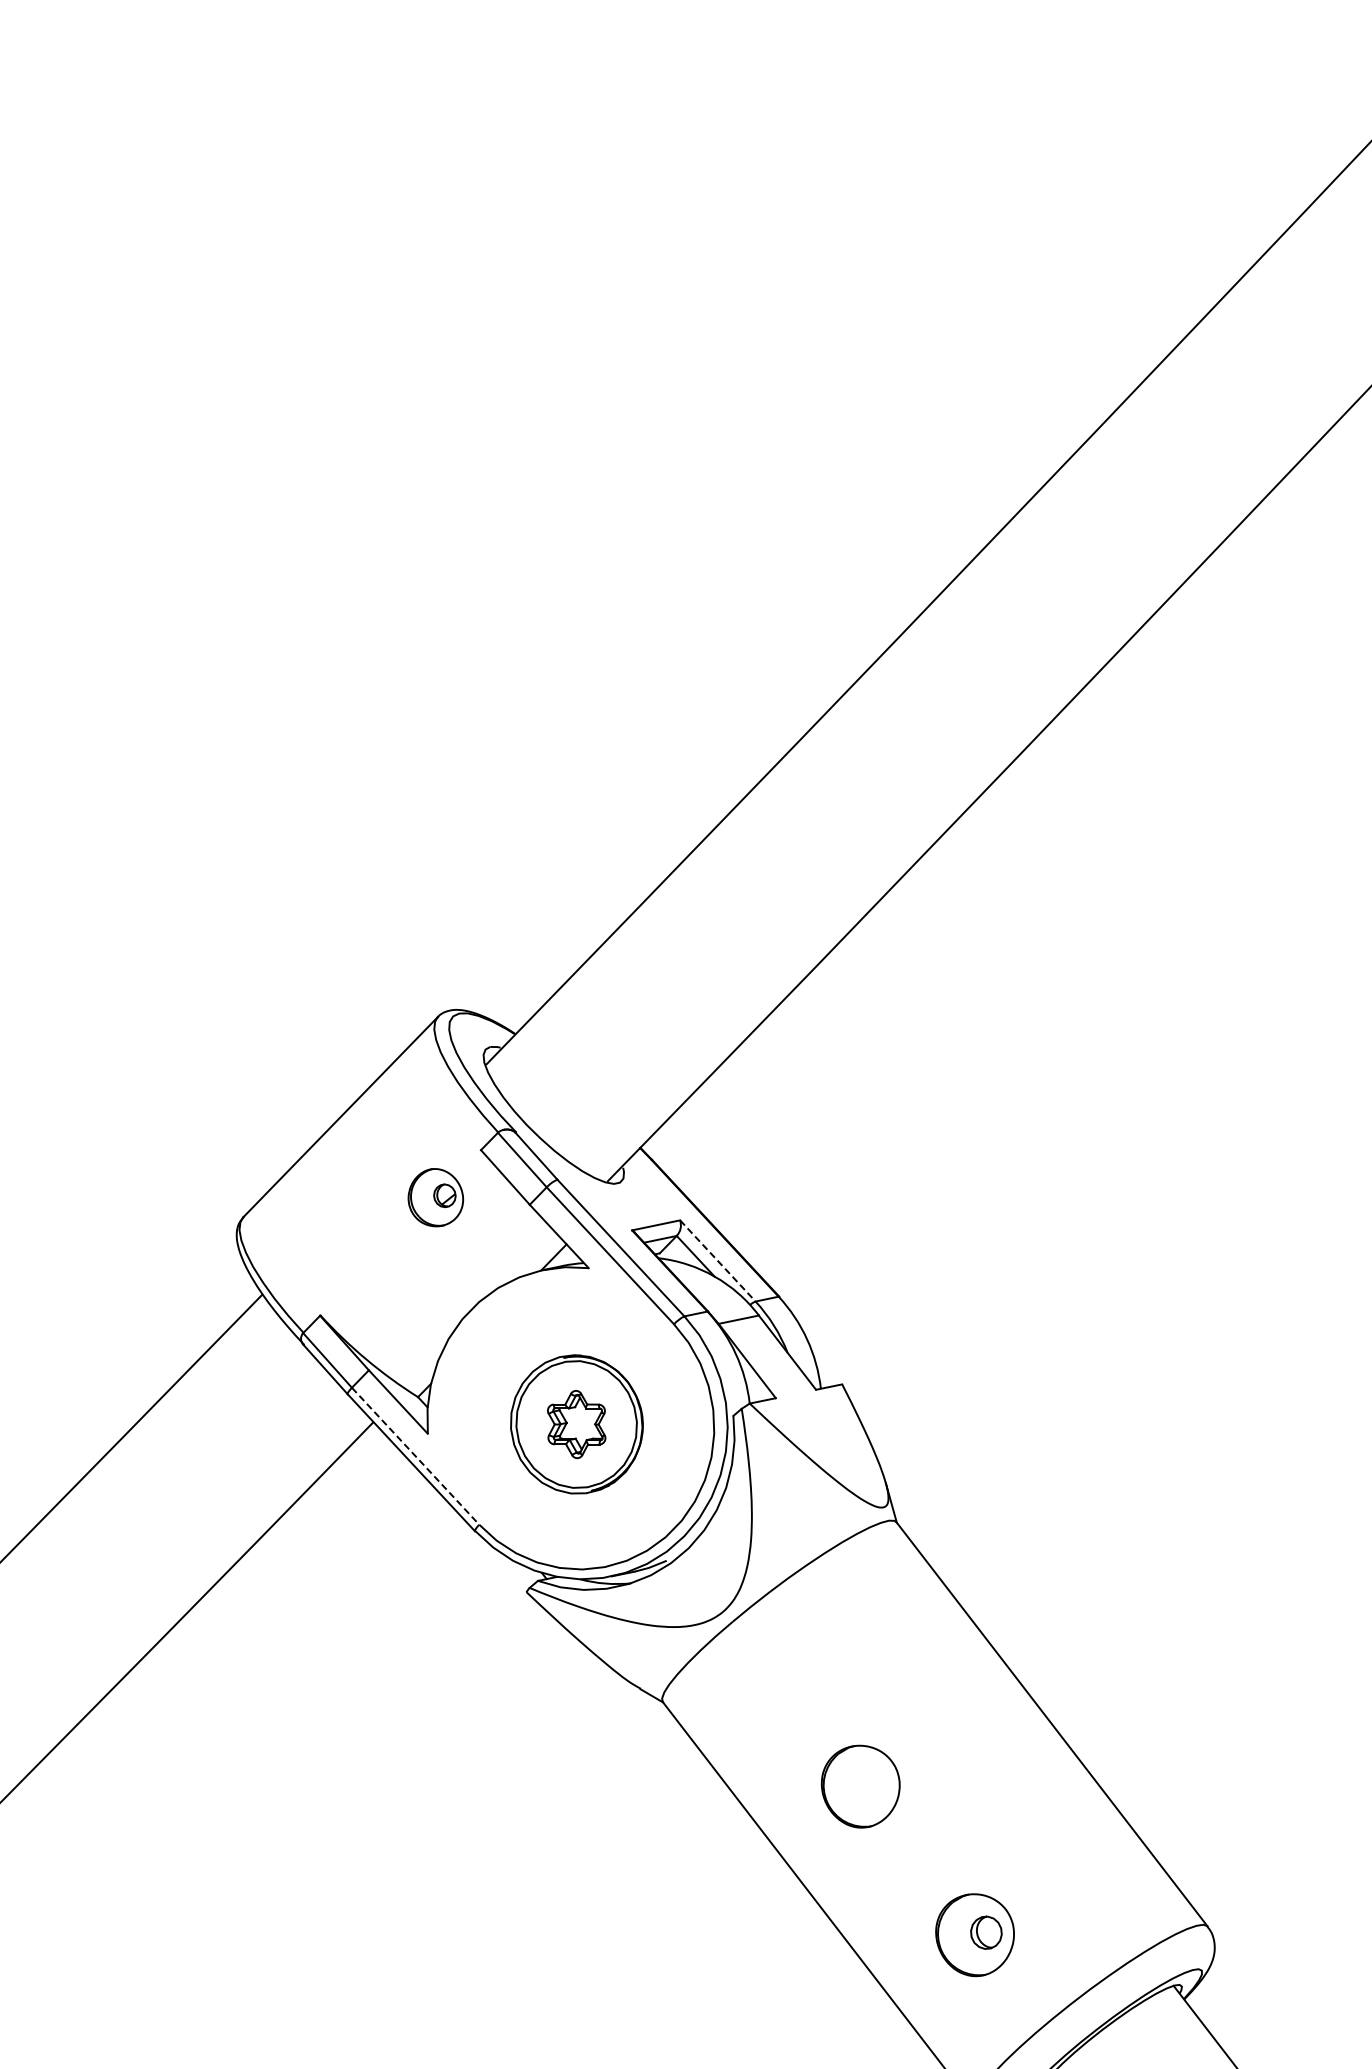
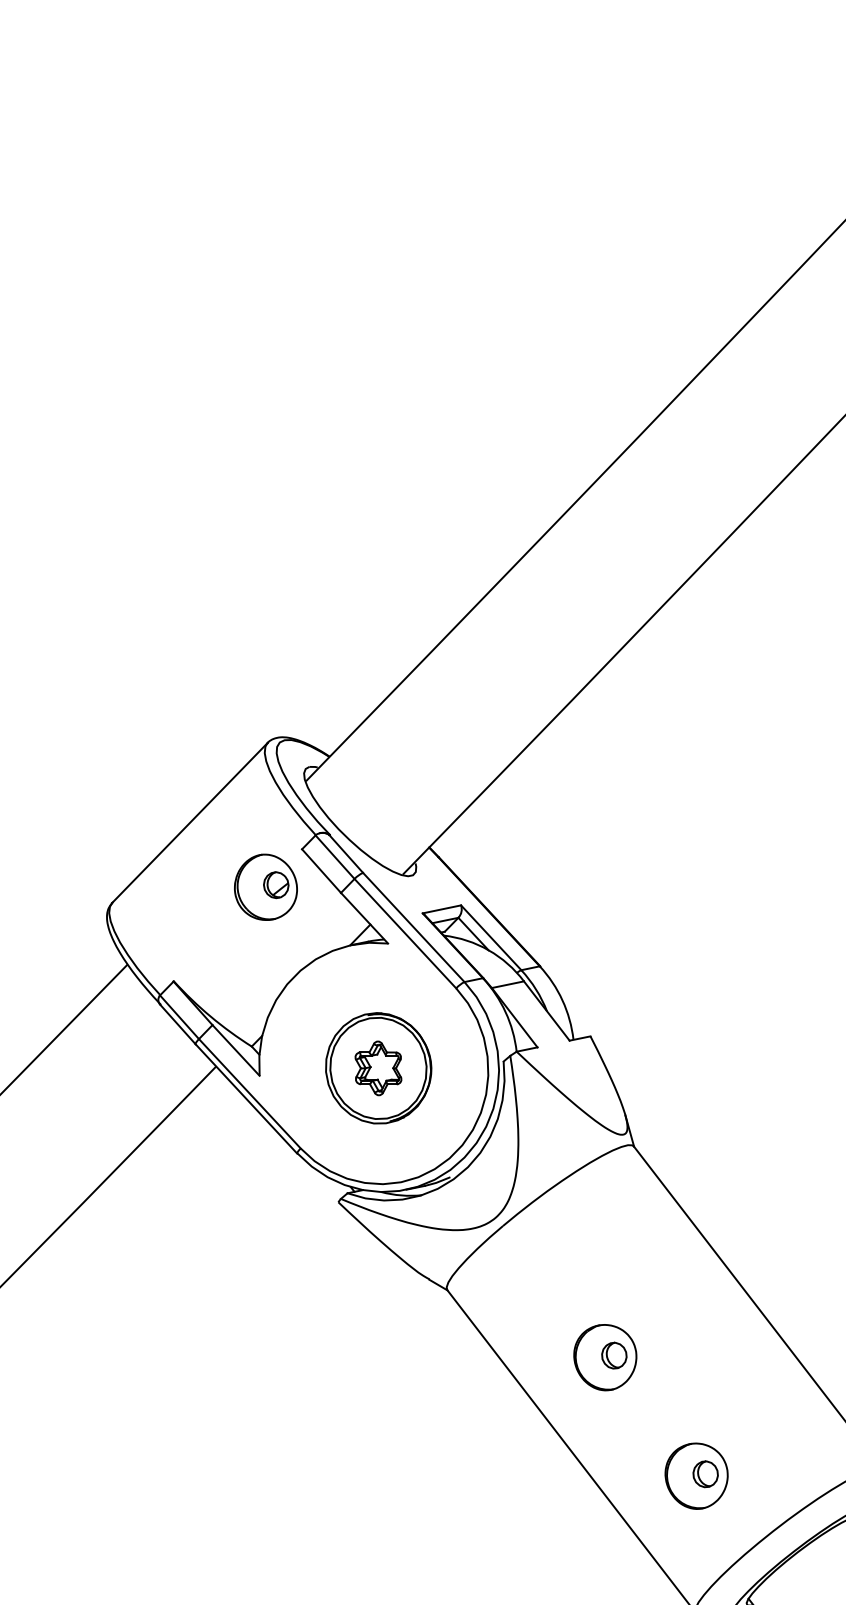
part: (435, 1197) -> (265, 887), size x1.43
line: (718, 1261) -> (491, 938), dashed -> solid
line: (415, 1456) -> (249, 1093), dashed -> solid
part: (871, 1784) -> (613, 1355), added

